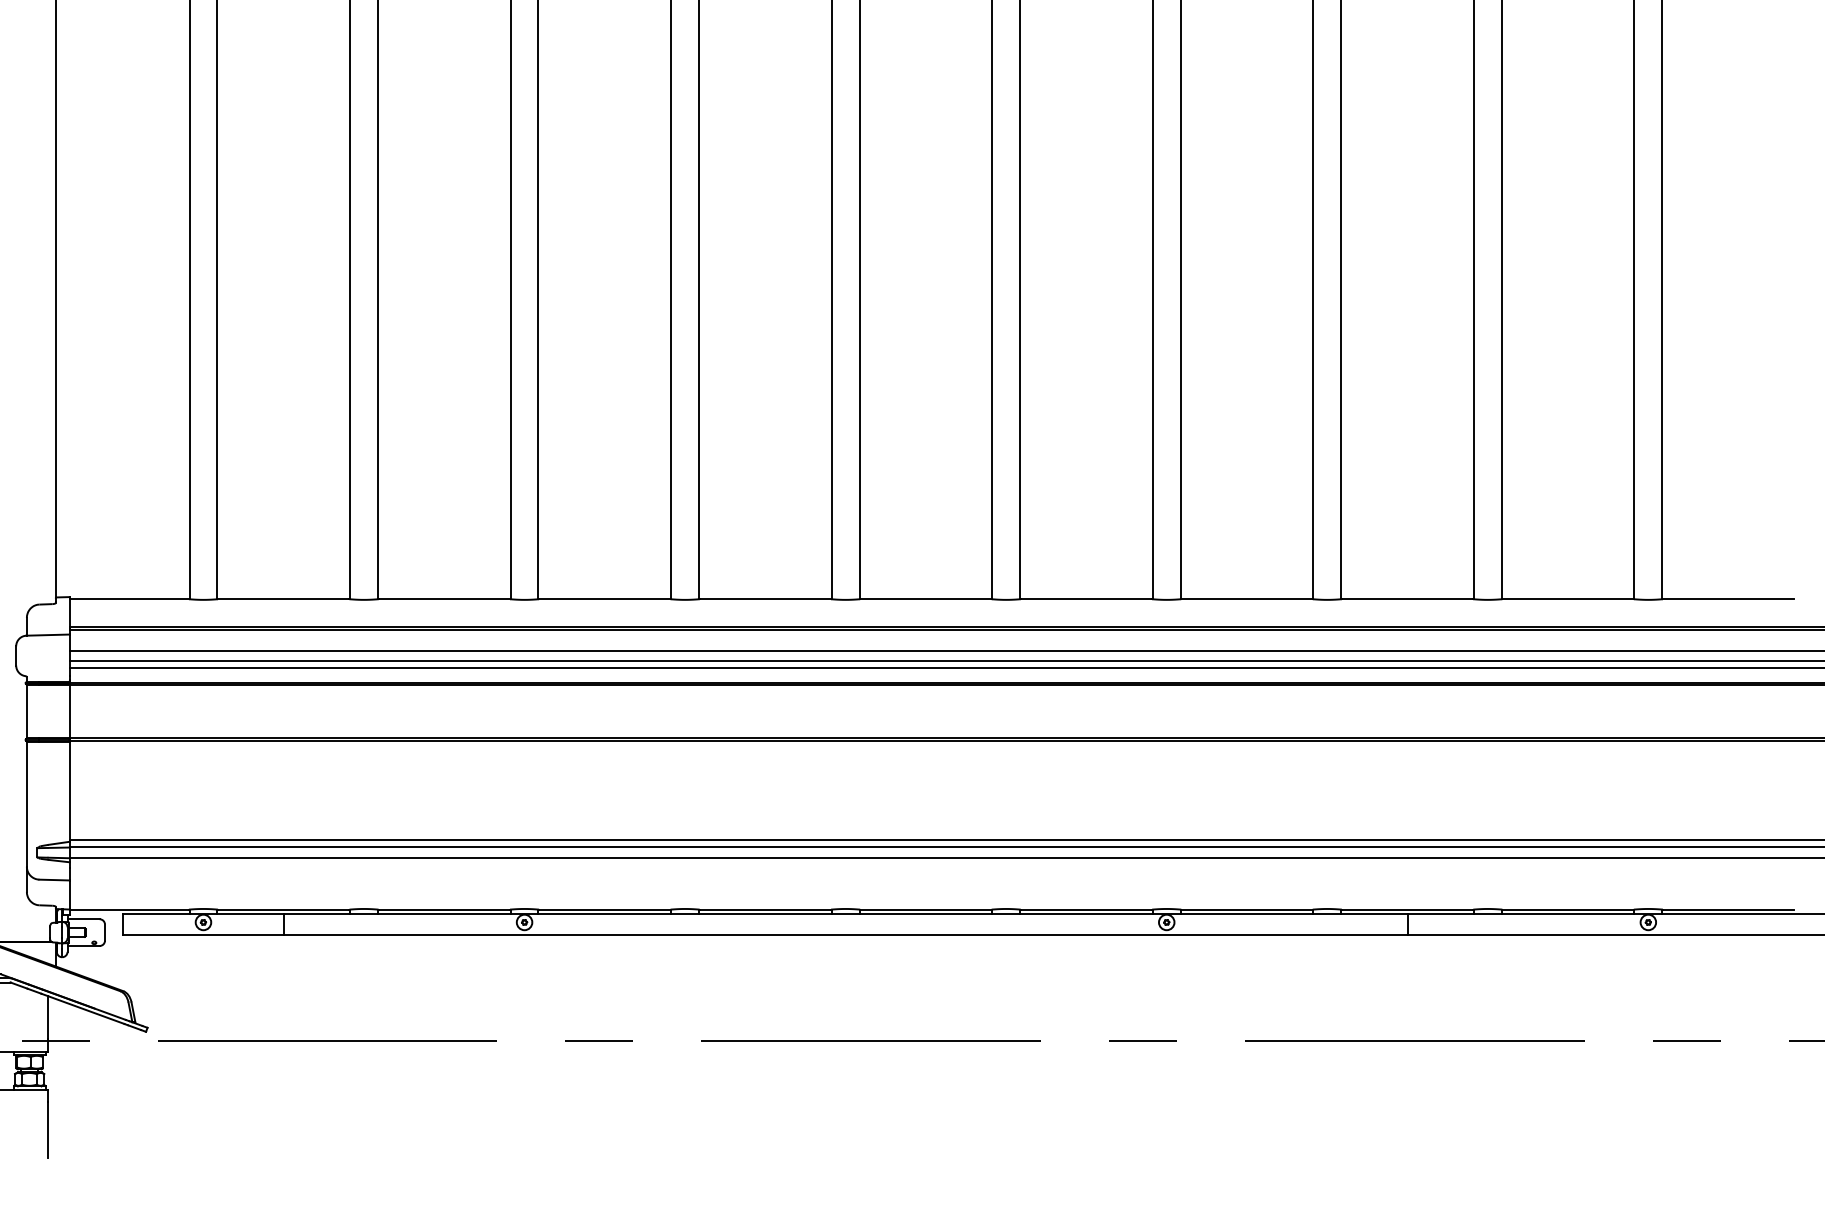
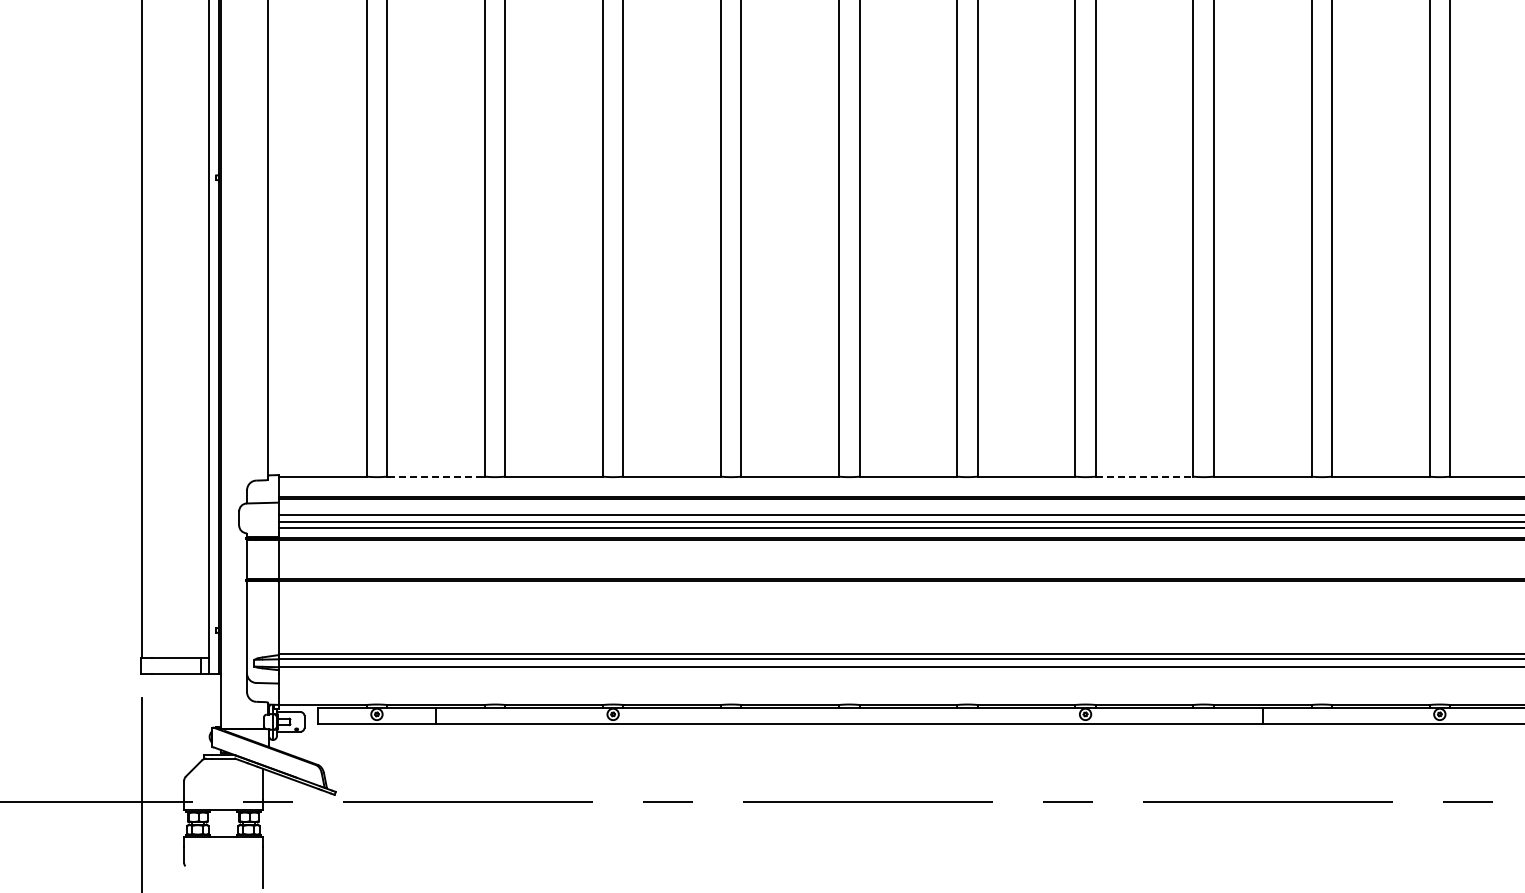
line: (284, 598) -> (436, 476), solid -> dashed
line: (1248, 598) -> (1145, 476), solid -> dashed

